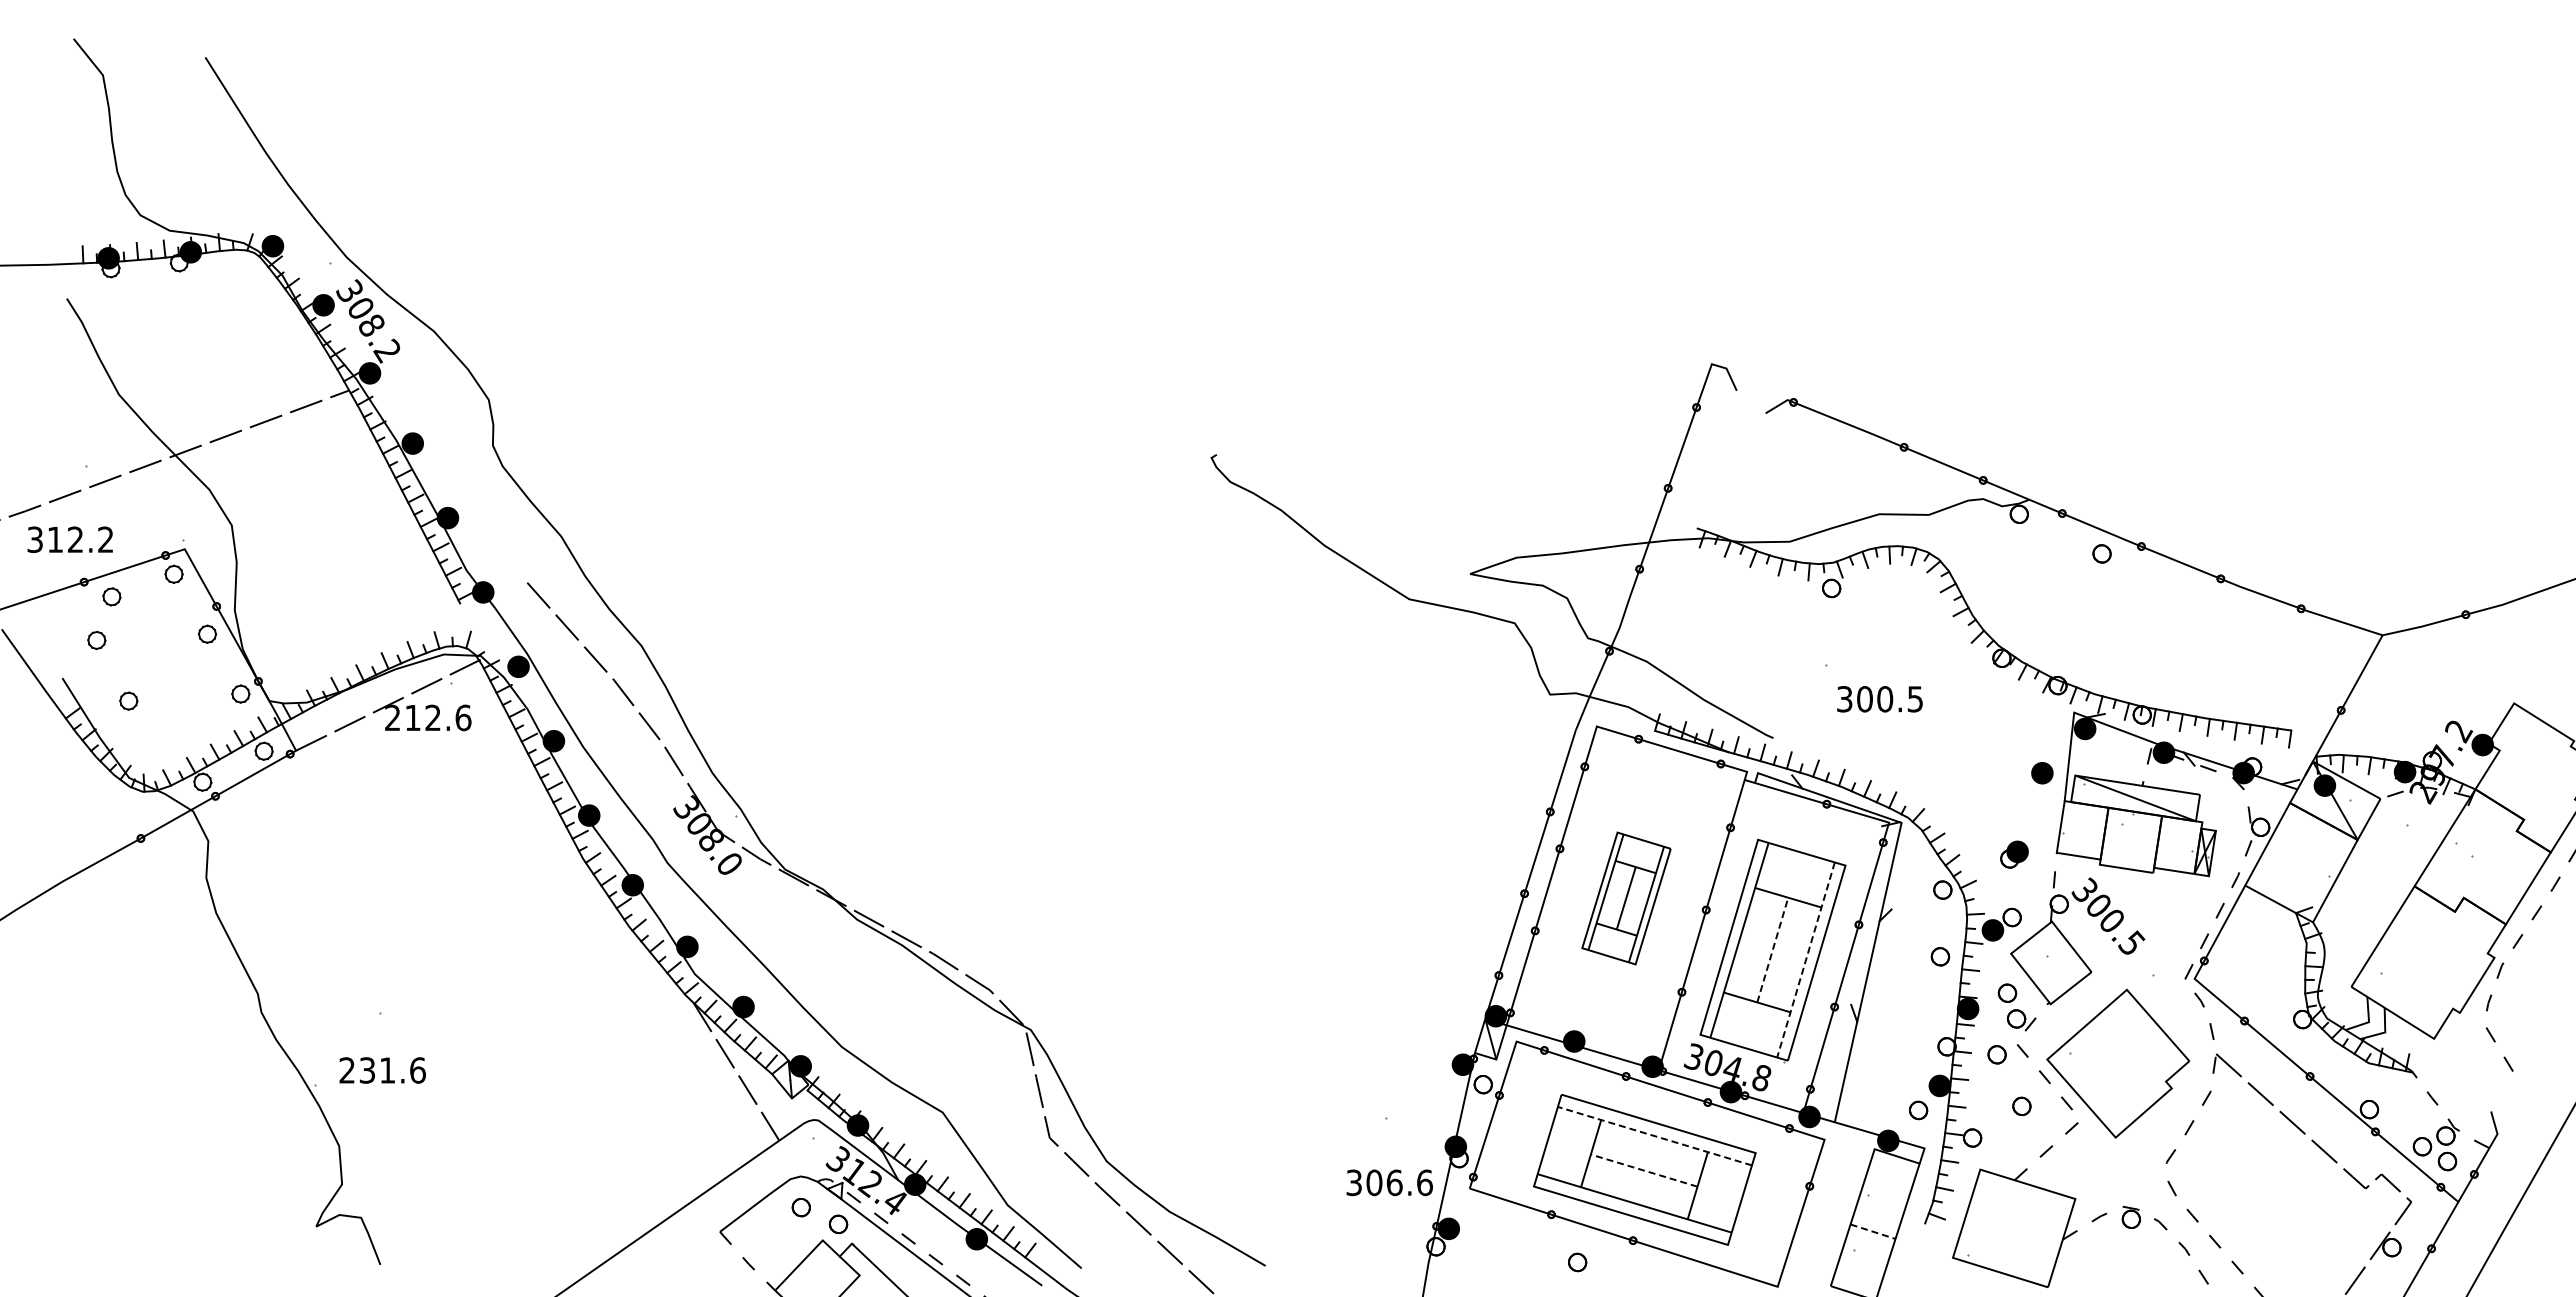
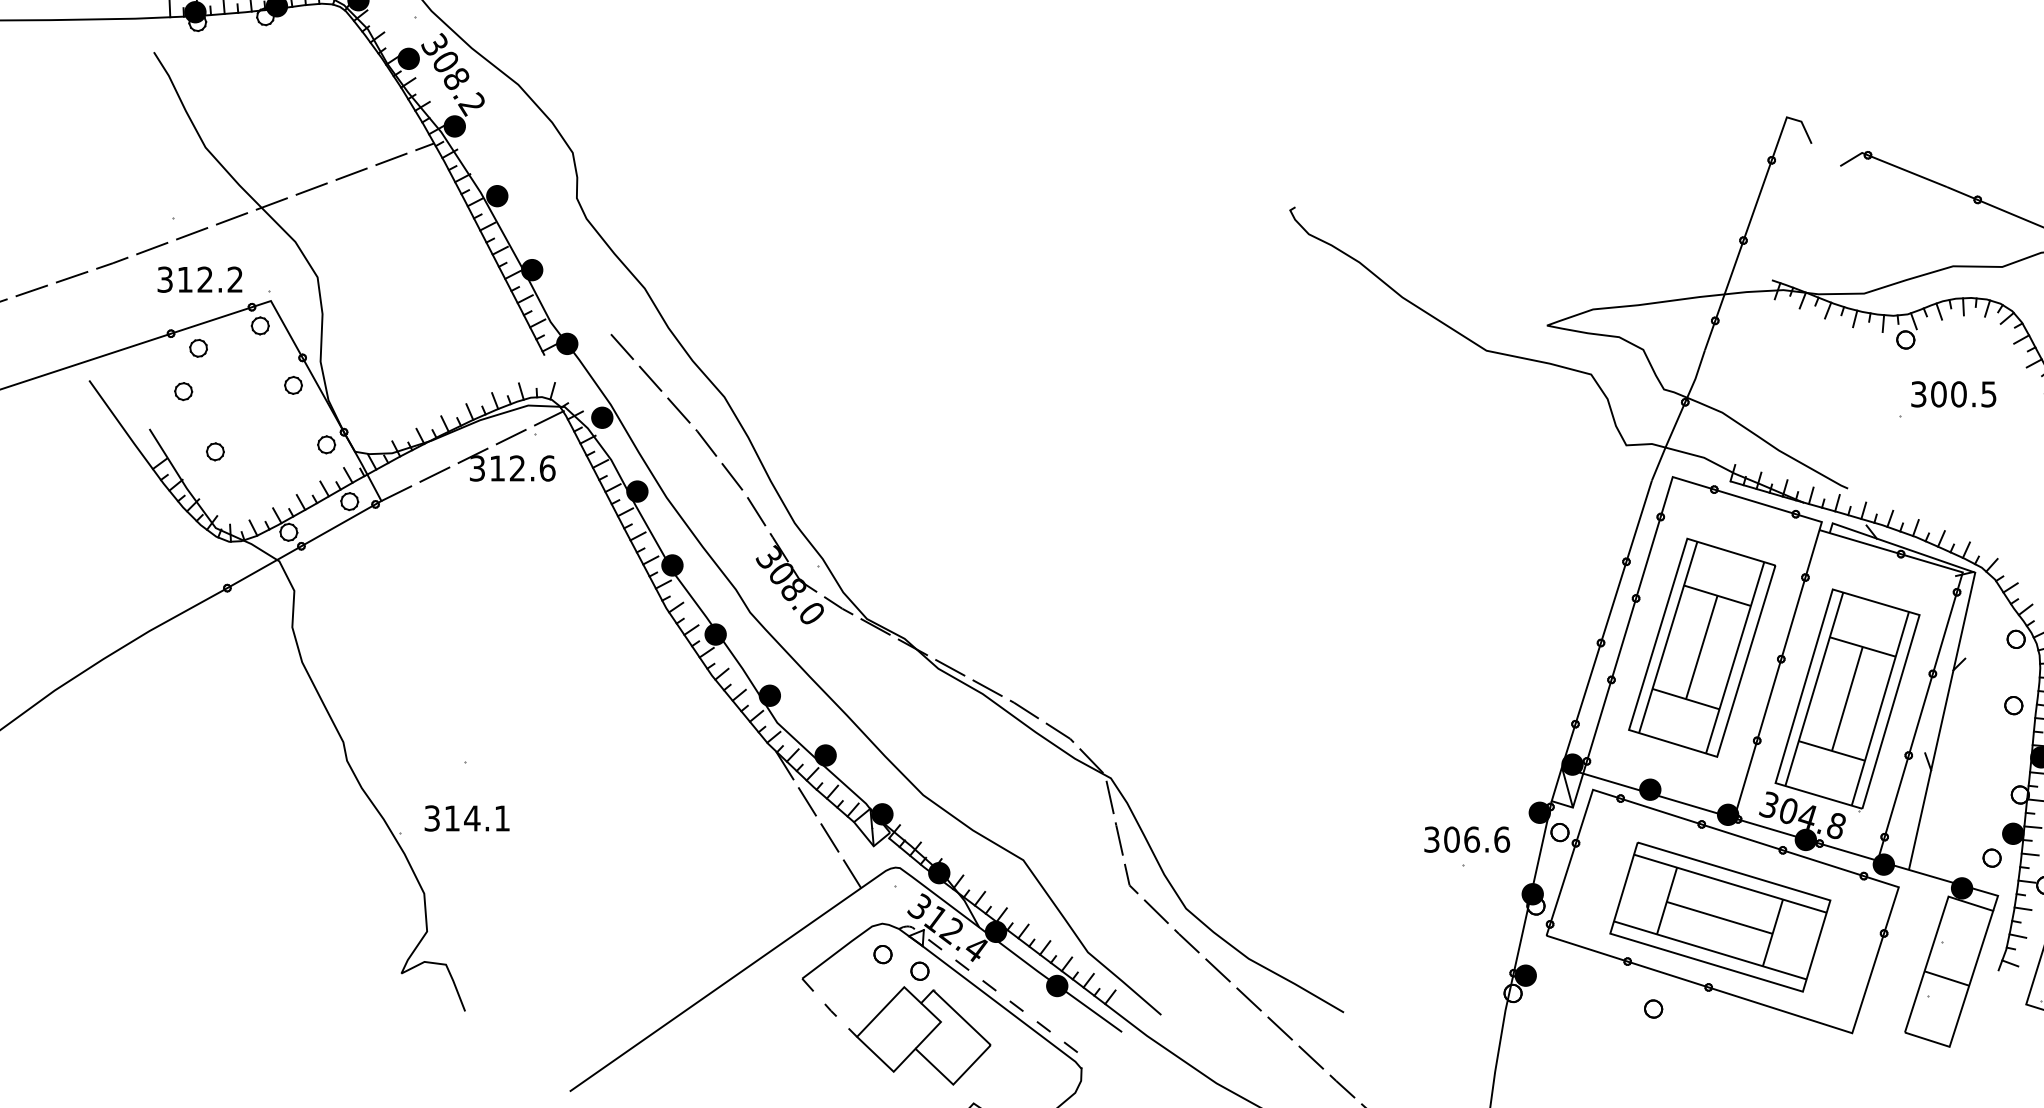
text: (69, 539) -> (199, 279), moved
text: (1879, 699) -> (1953, 394), moved
text: (392, 718) -> (477, 469), 212.6 -> 312.6
part: (1626, 898) -> (1702, 647), size x1.67
line: (1772, 950) -> (1847, 699), dashed -> solid
line: (1806, 959) -> (1880, 708), dashed -> solid
text: (382, 1070) -> (467, 818), 231.6 -> 314.1
line: (1654, 1136) -> (1729, 884), dashed -> solid
line: (1644, 1170) -> (1720, 917), dashed -> solid
text: (1389, 1182) -> (1466, 839), moved
line: (1873, 1231) -> (1947, 978), dashed -> solid

